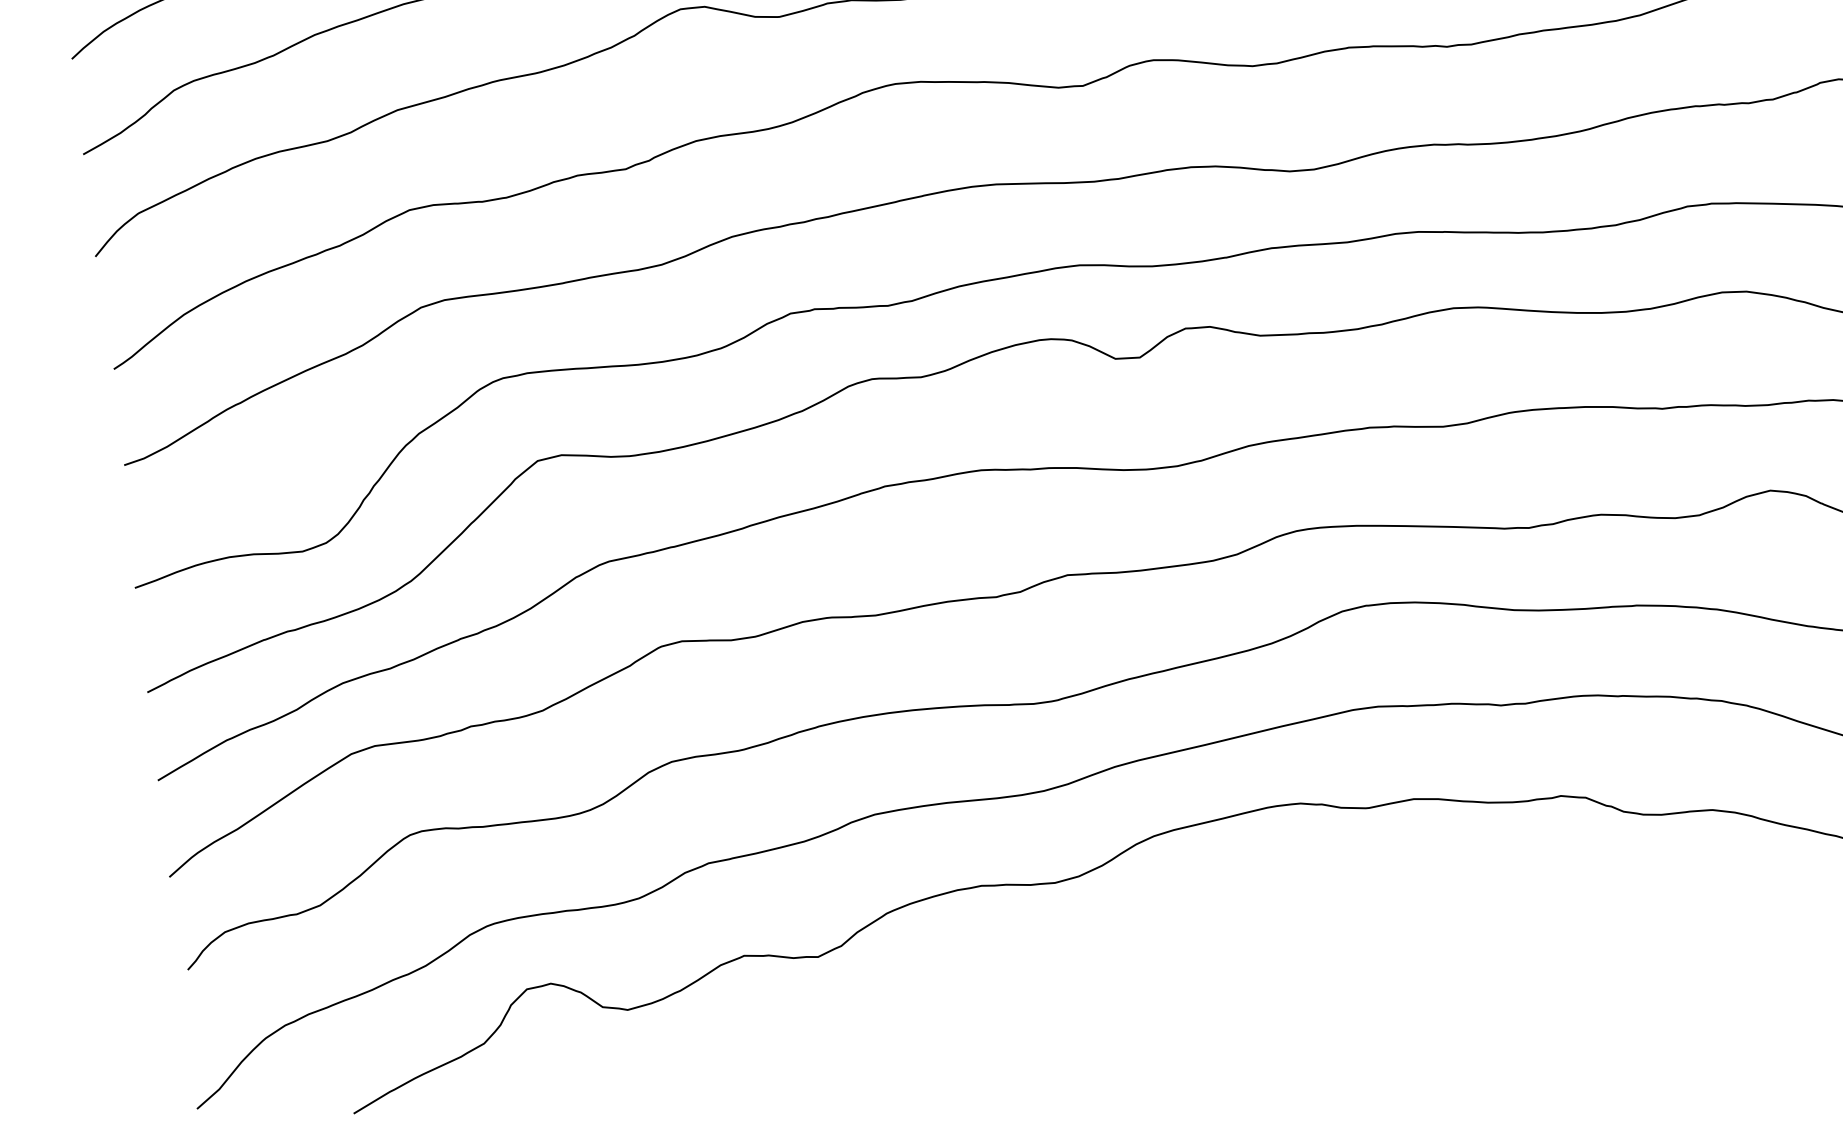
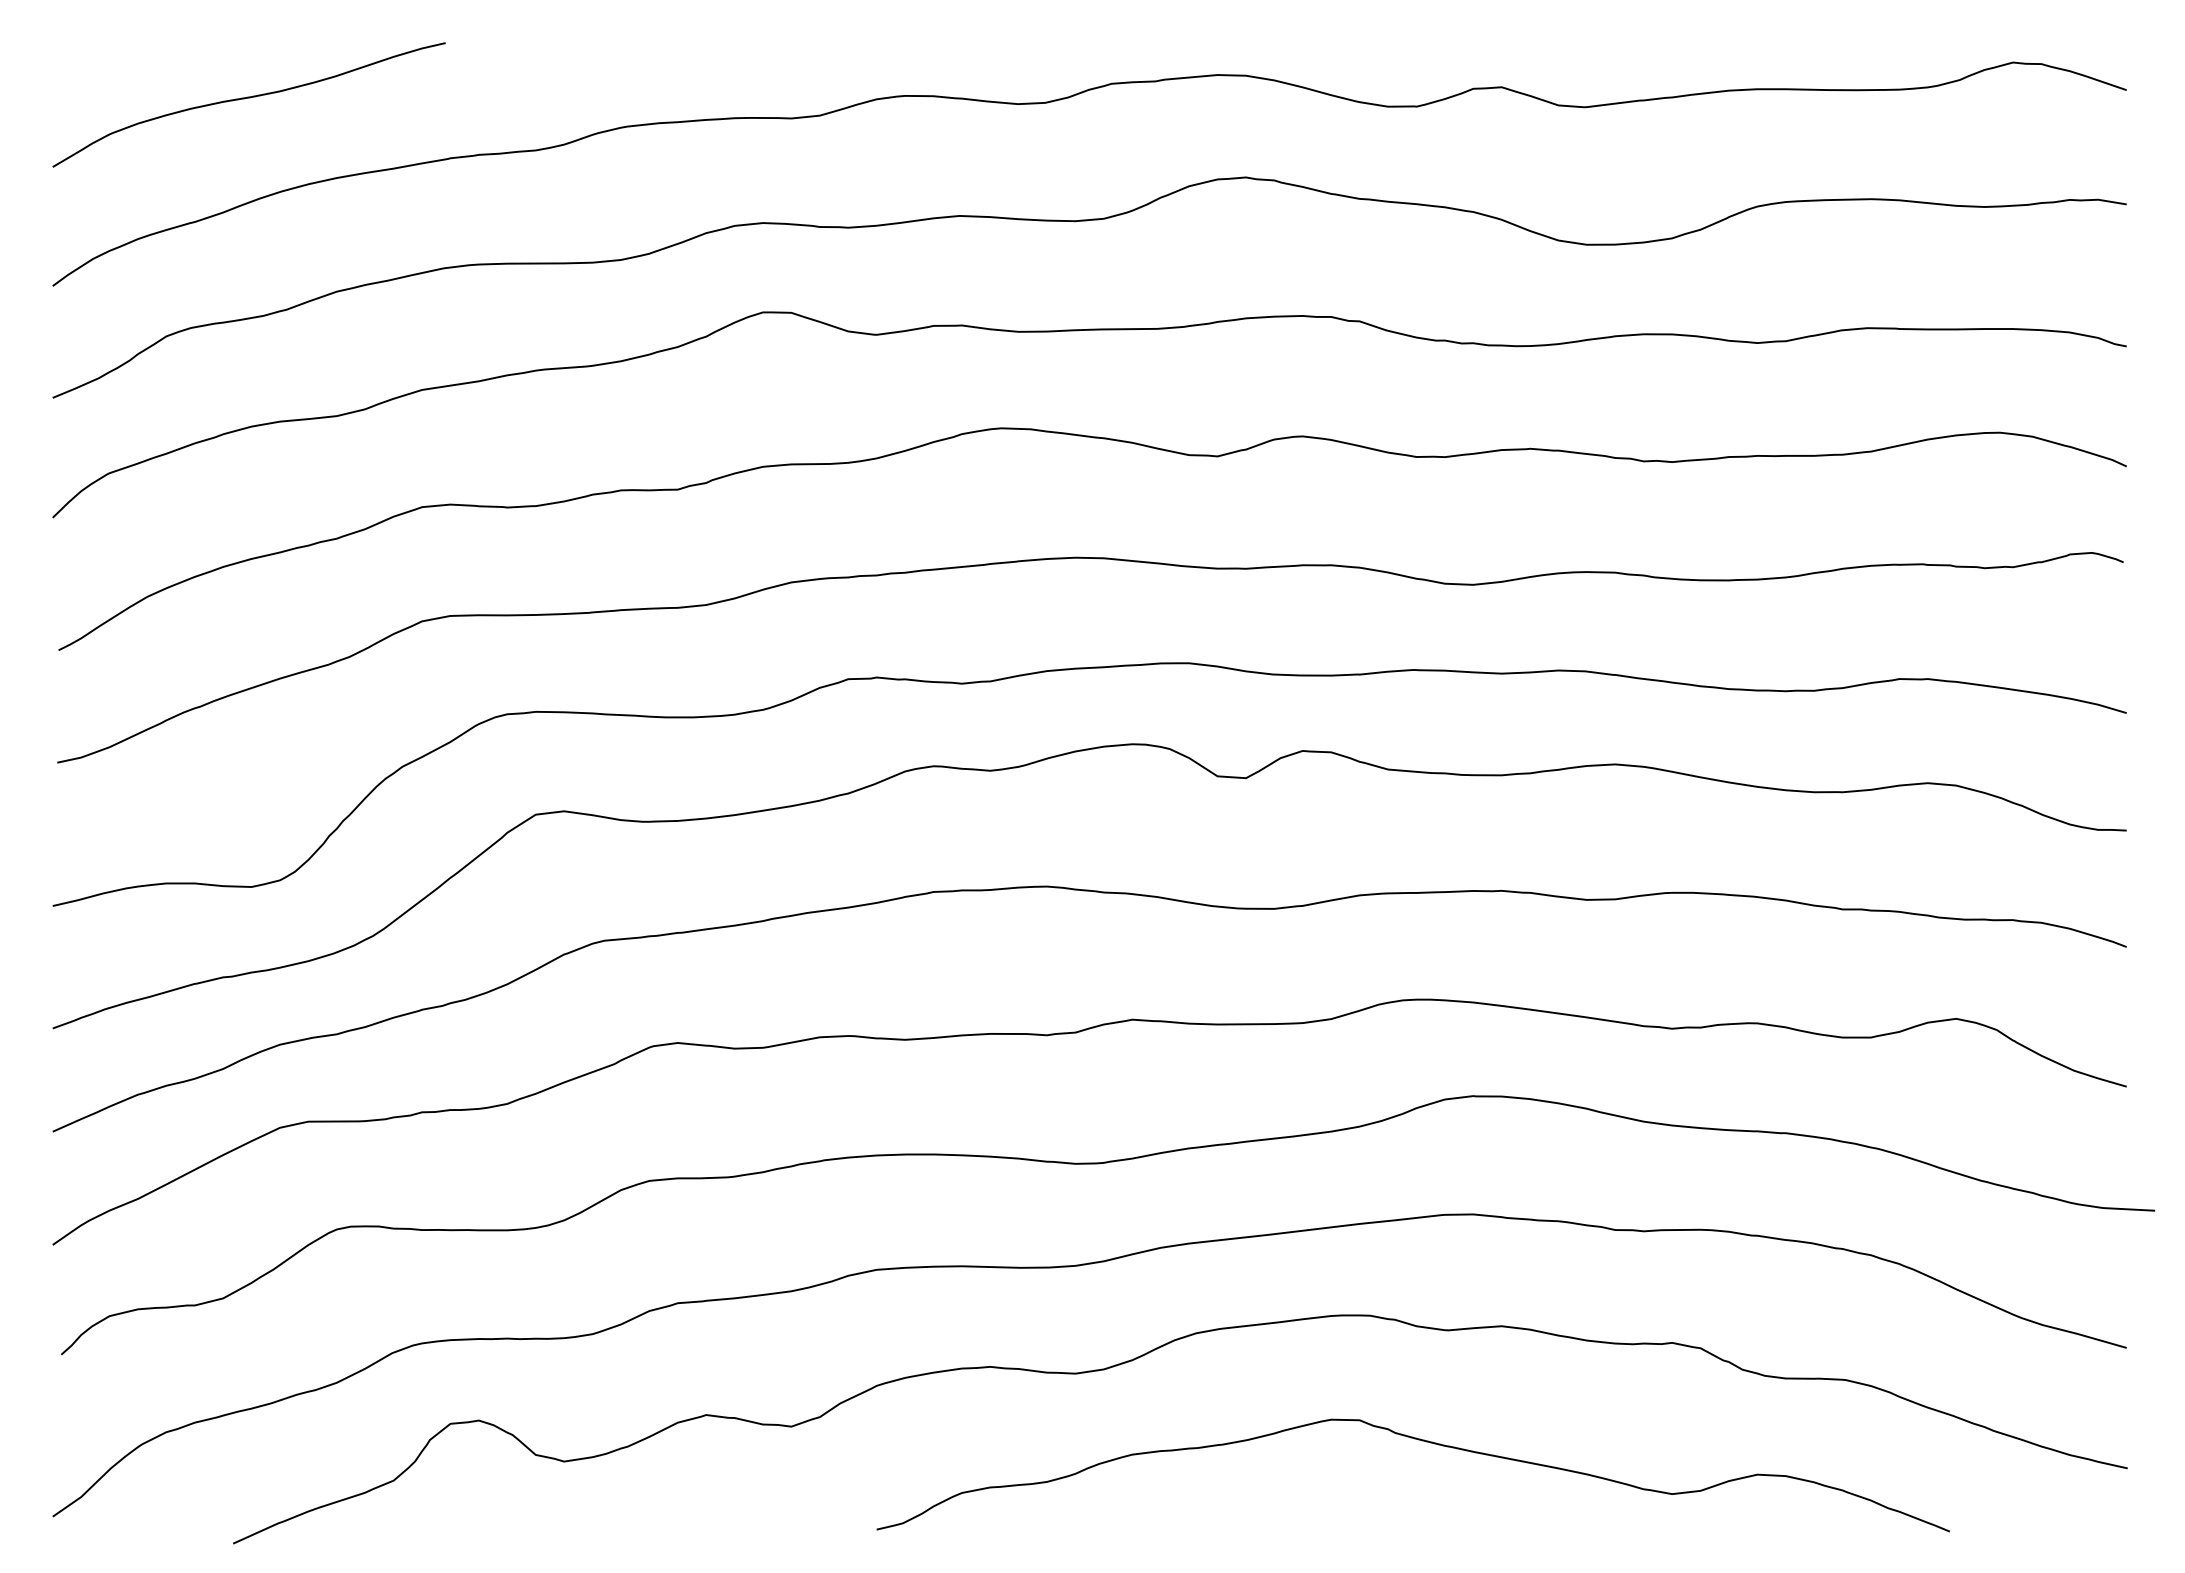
curve: (1357, 905) -> (1422, 1441), added

